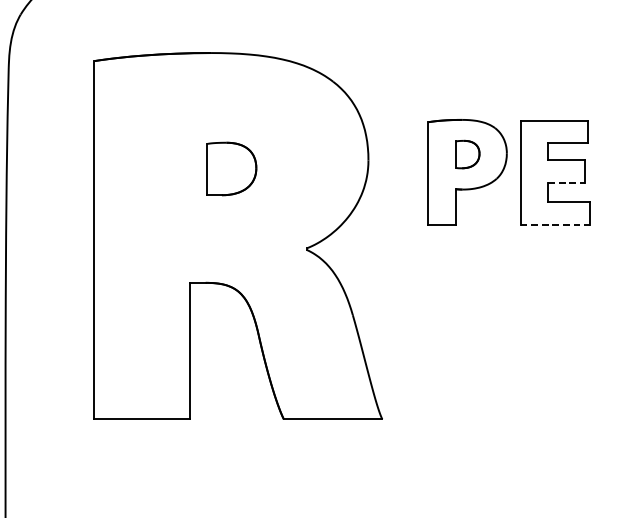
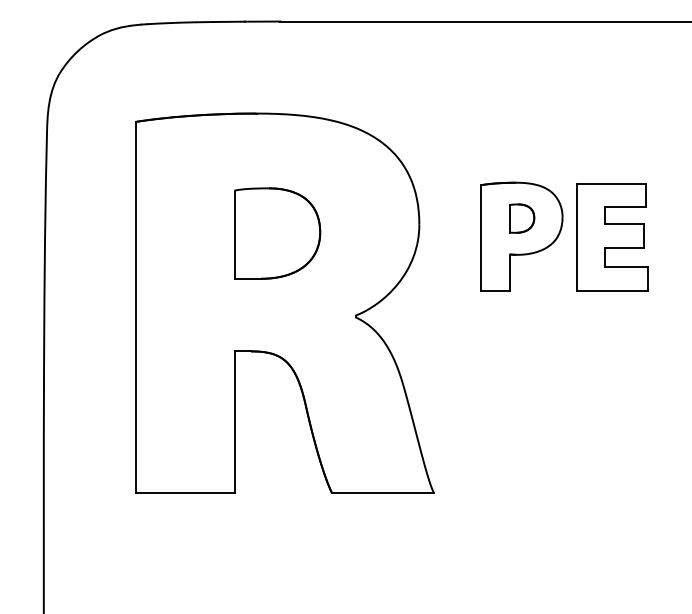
part: (231, 168) -> (277, 233), size x1.67
line: (566, 182) -> (624, 247), dashed -> solid
line: (555, 224) -> (612, 291), dashed -> solid

